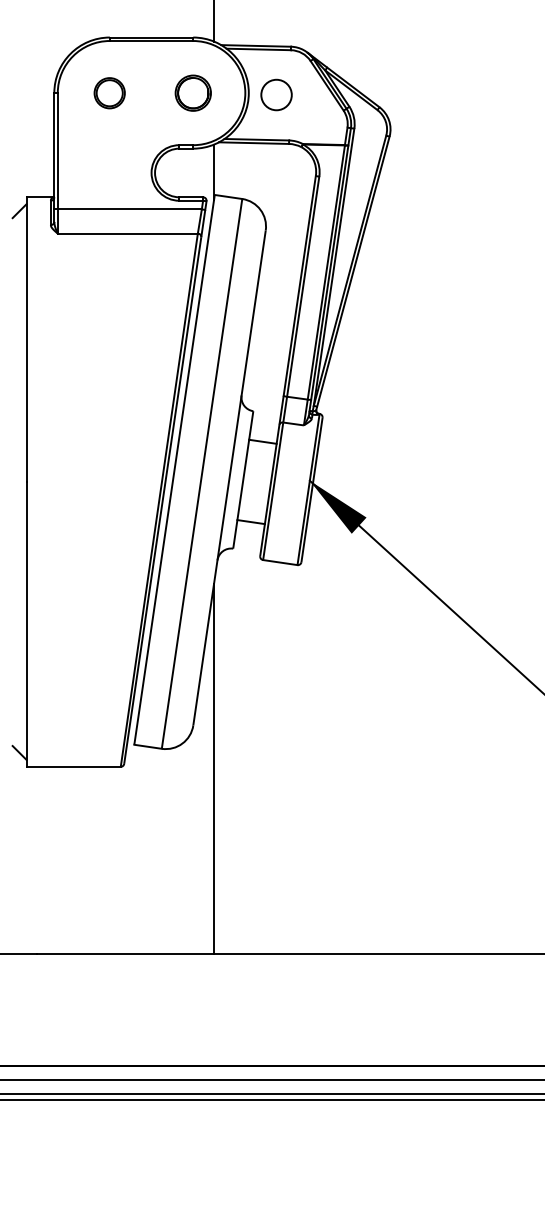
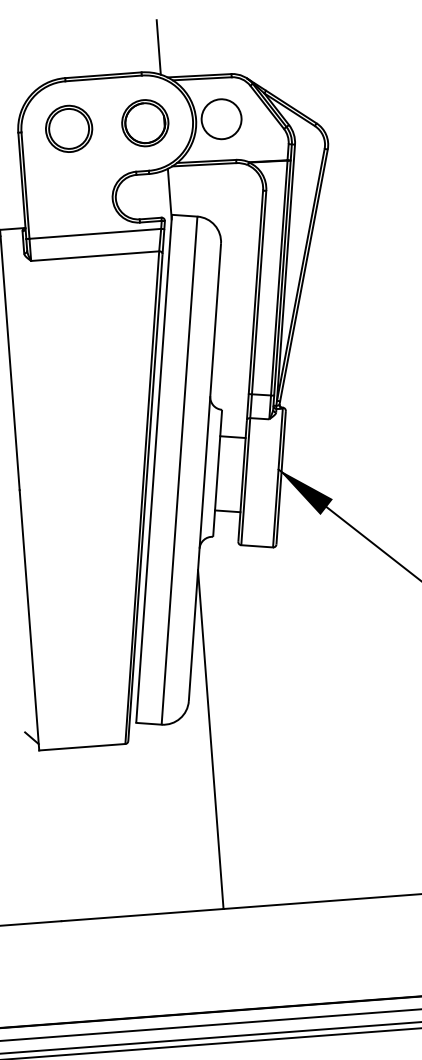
part: (109, 93) -> (68, 129), size x1.67
part: (193, 93) -> (145, 123), size x1.43
circle: (276, 94) -> (221, 118), size x1.43

